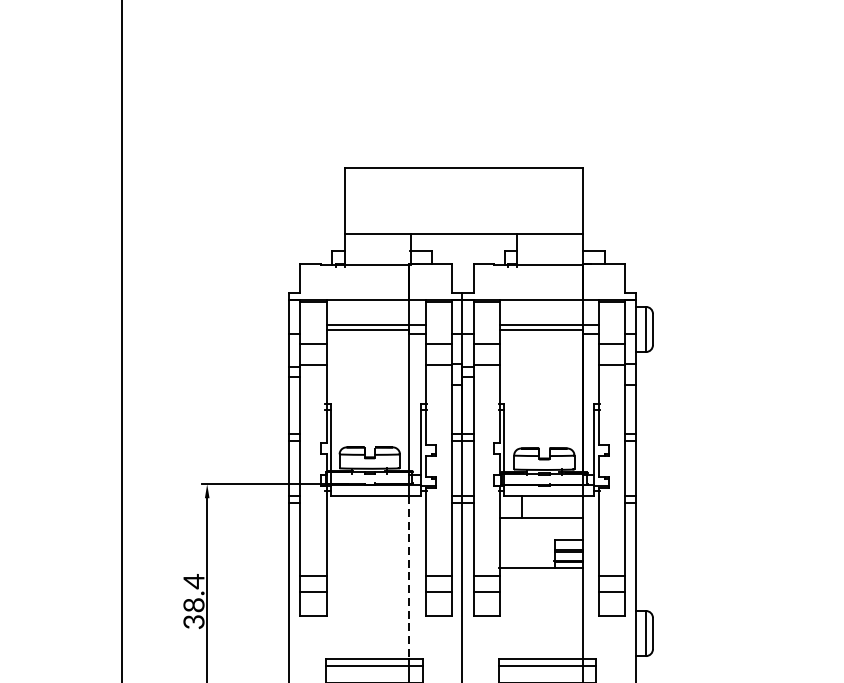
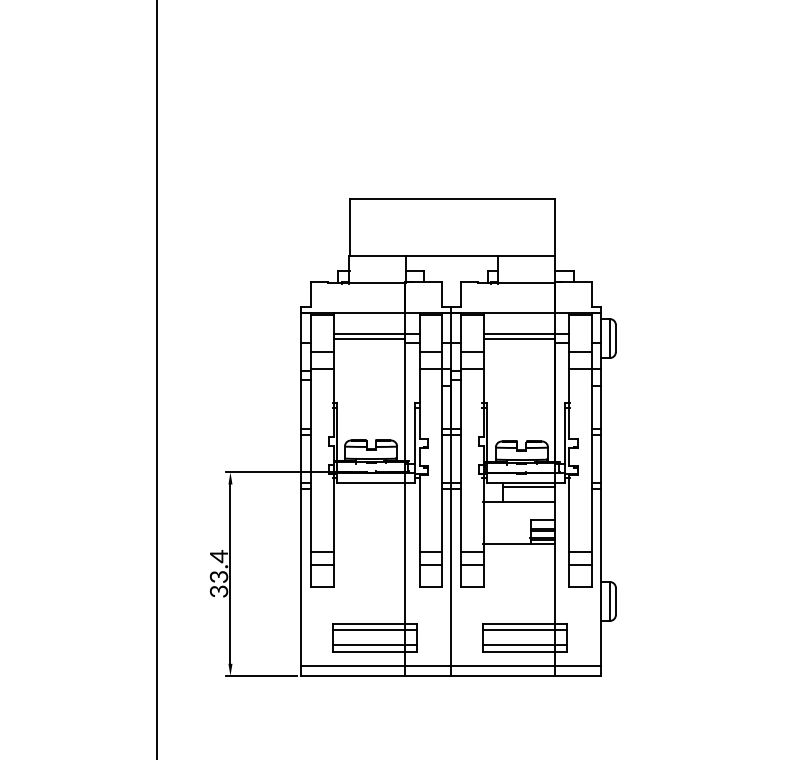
line: (551, 501) -> (528, 487), added
line: (409, 578) -> (405, 553), dashed -> solid
text: (193, 604) -> (218, 576), 38.4 -> 33.4

